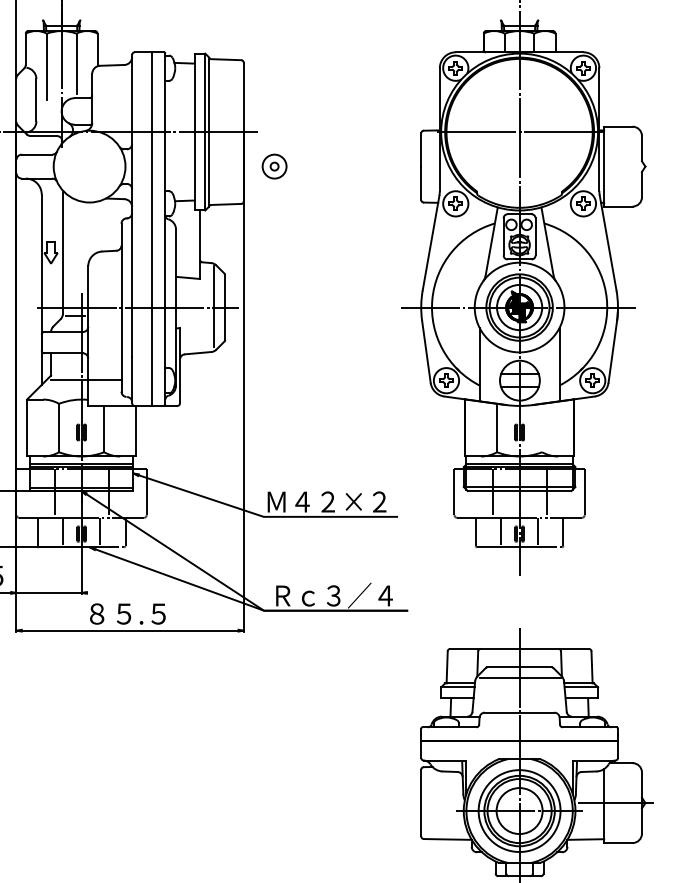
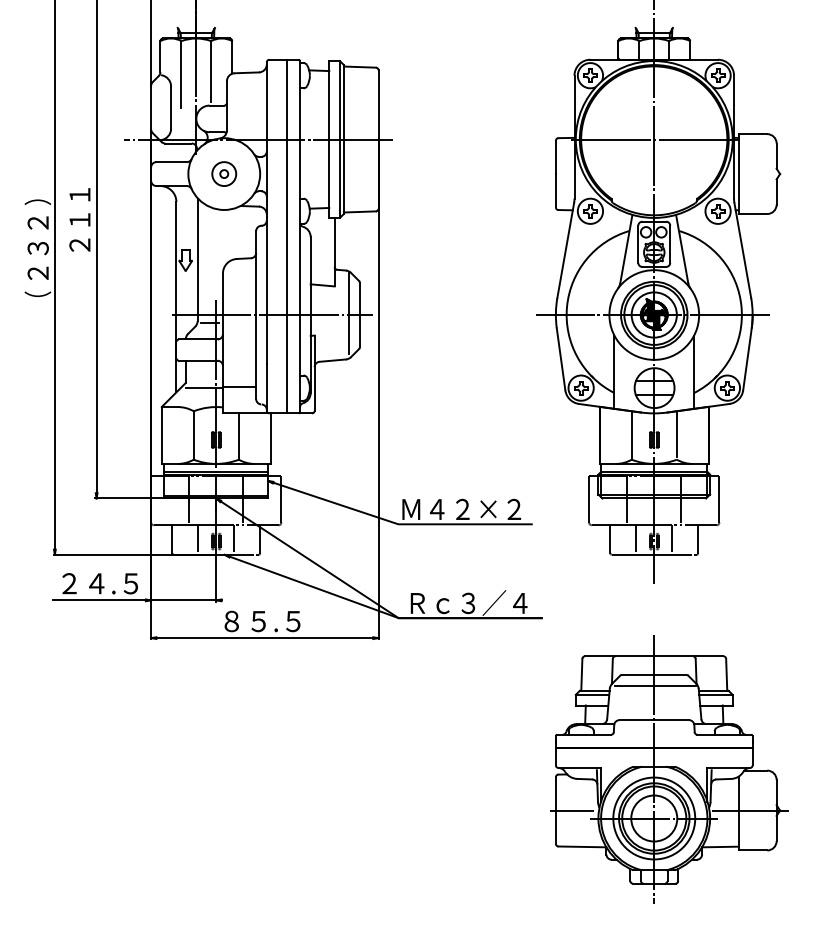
part: (274, 166) -> (224, 173), moved
line: (541, 427) -> (676, 434), added
line: (436, 803) -> (571, 810), added

